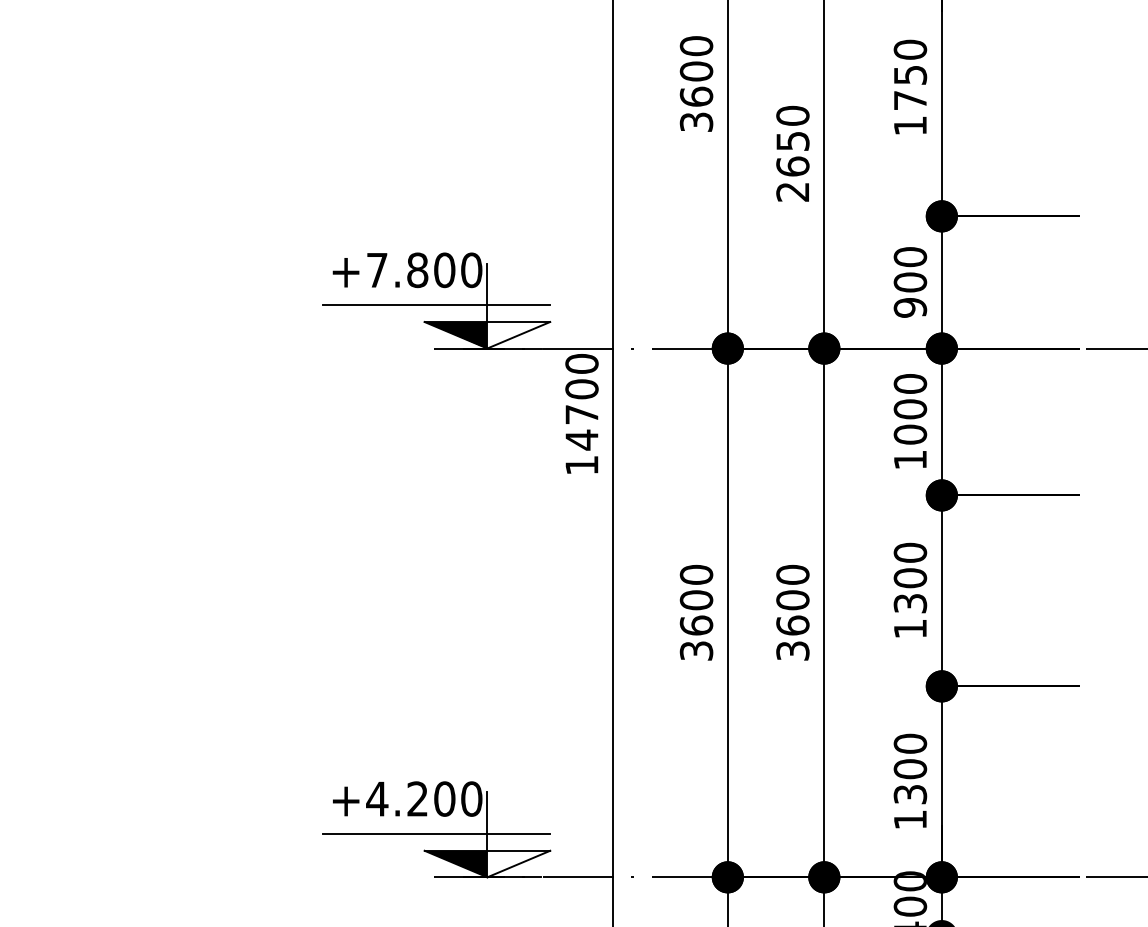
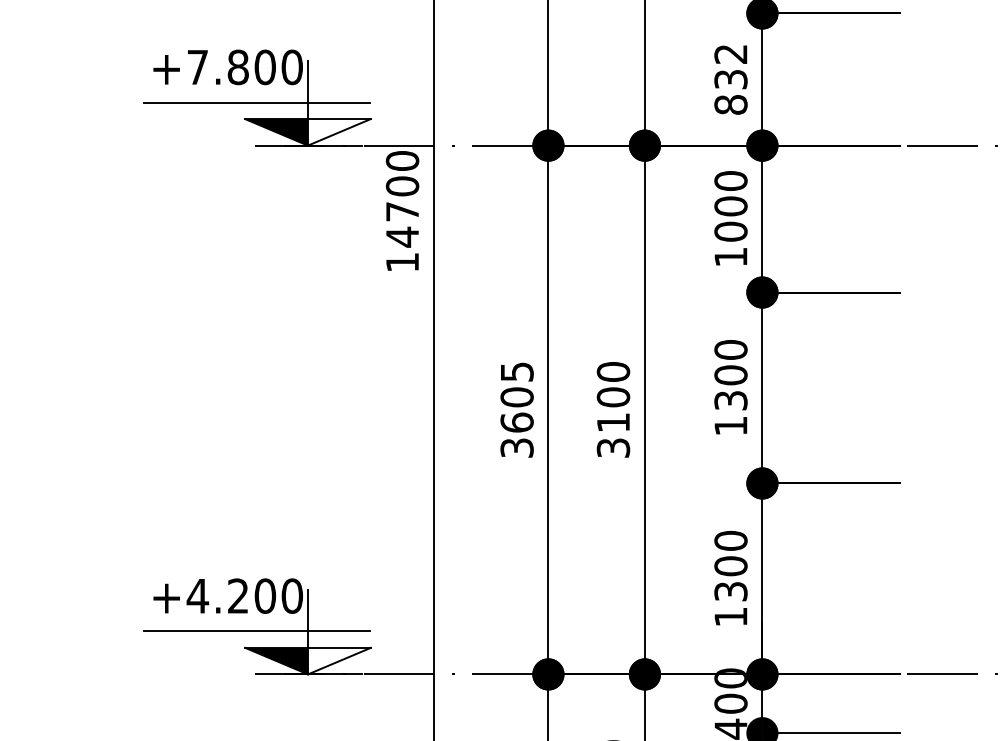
text: (910, 282) -> (731, 79), 900 -> 832
text: (696, 574) -> (517, 371), 3600 -> 3605
text: (792, 625) -> (613, 422), 3600 -> 3100

